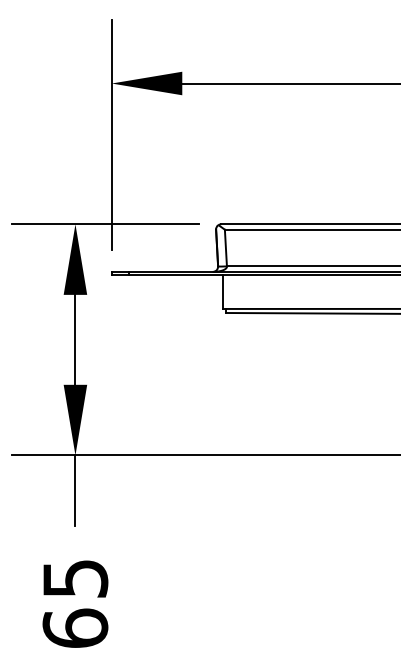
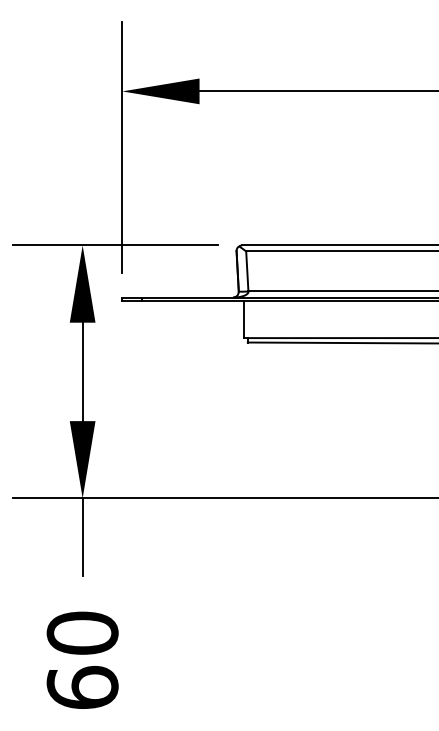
text: (75, 578) -> (82, 633), 65 -> 60

